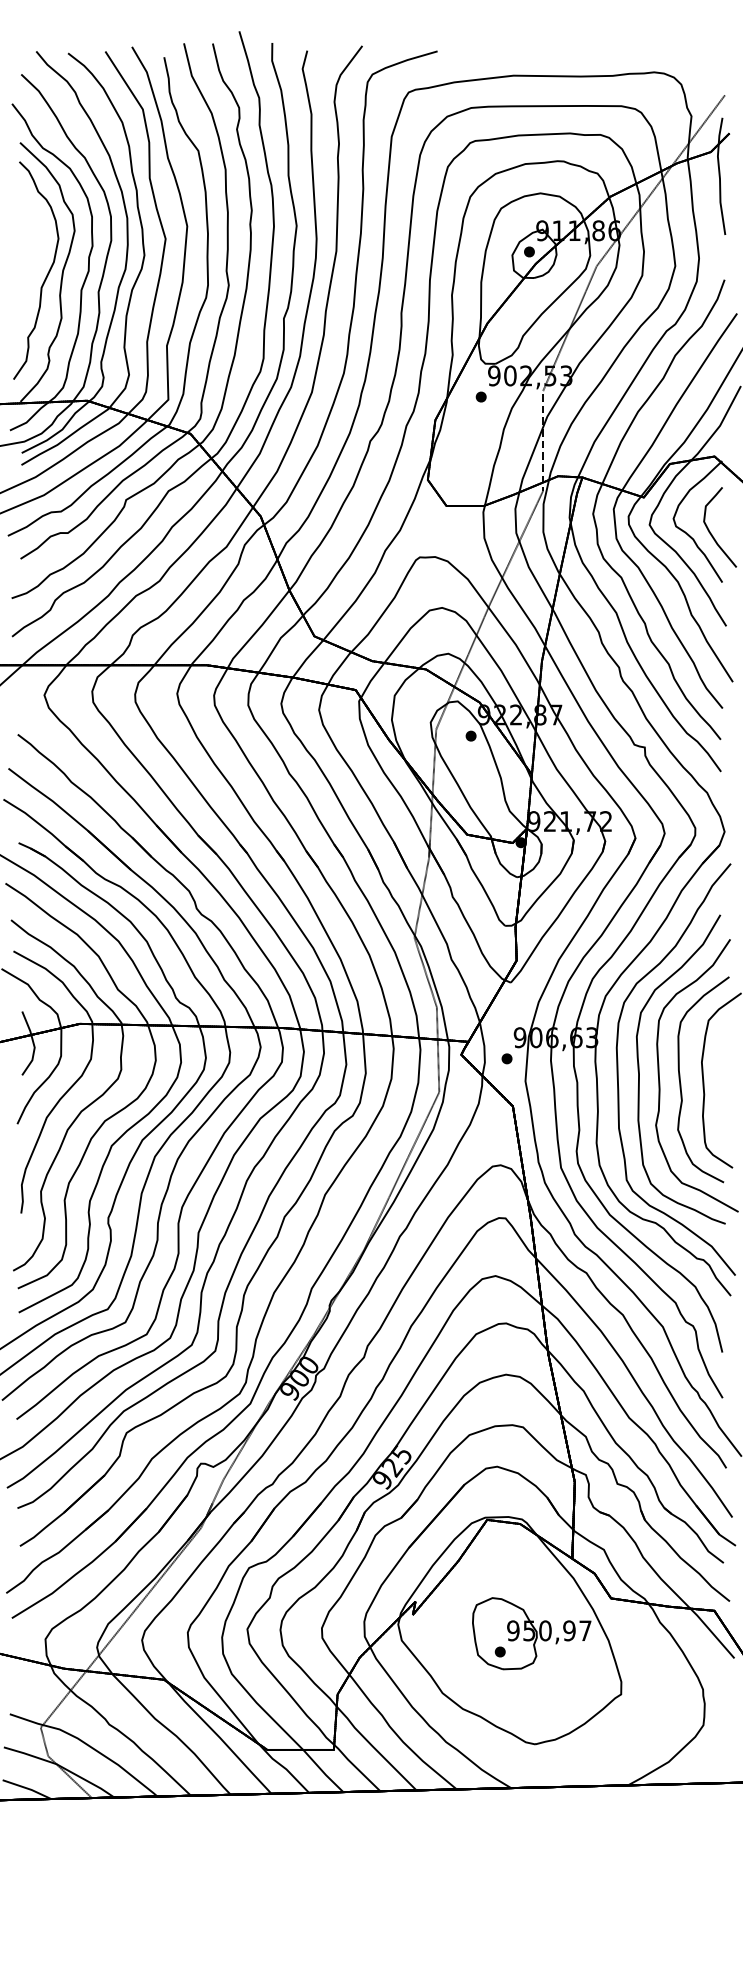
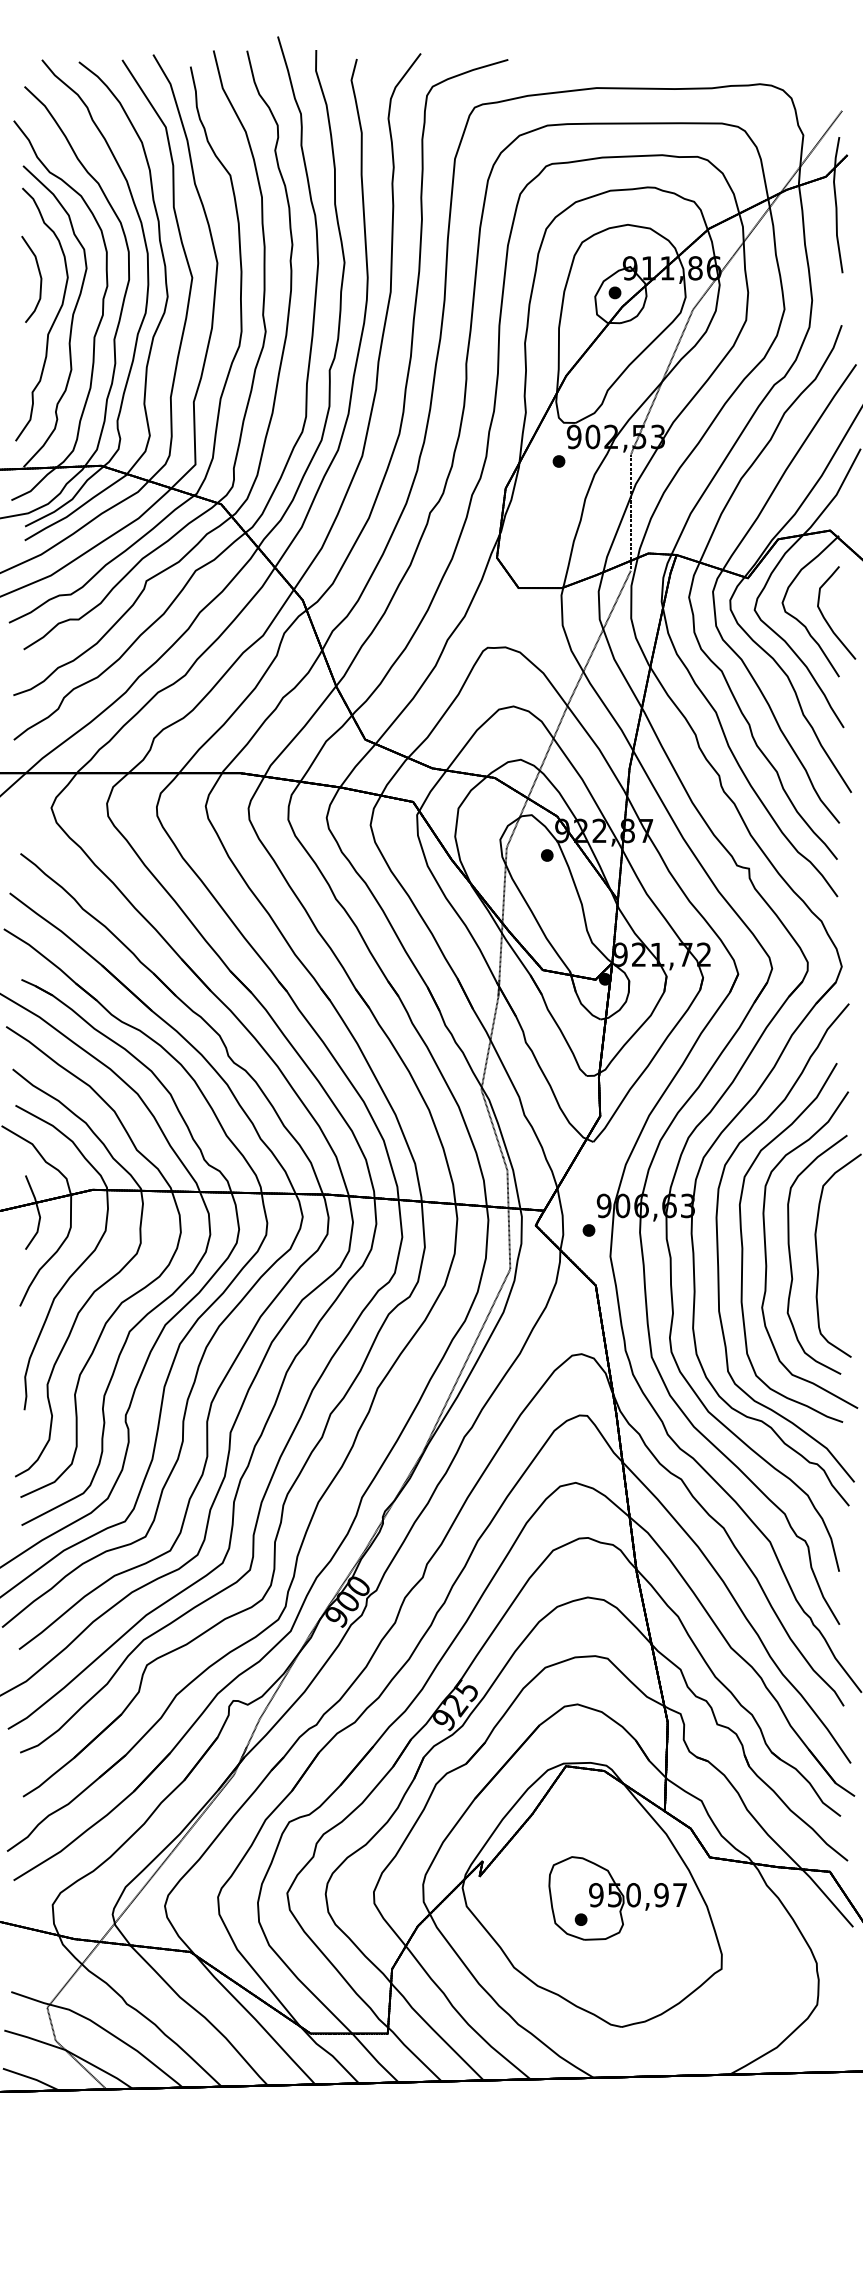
part: (34, 236) -> (39, 275), added

